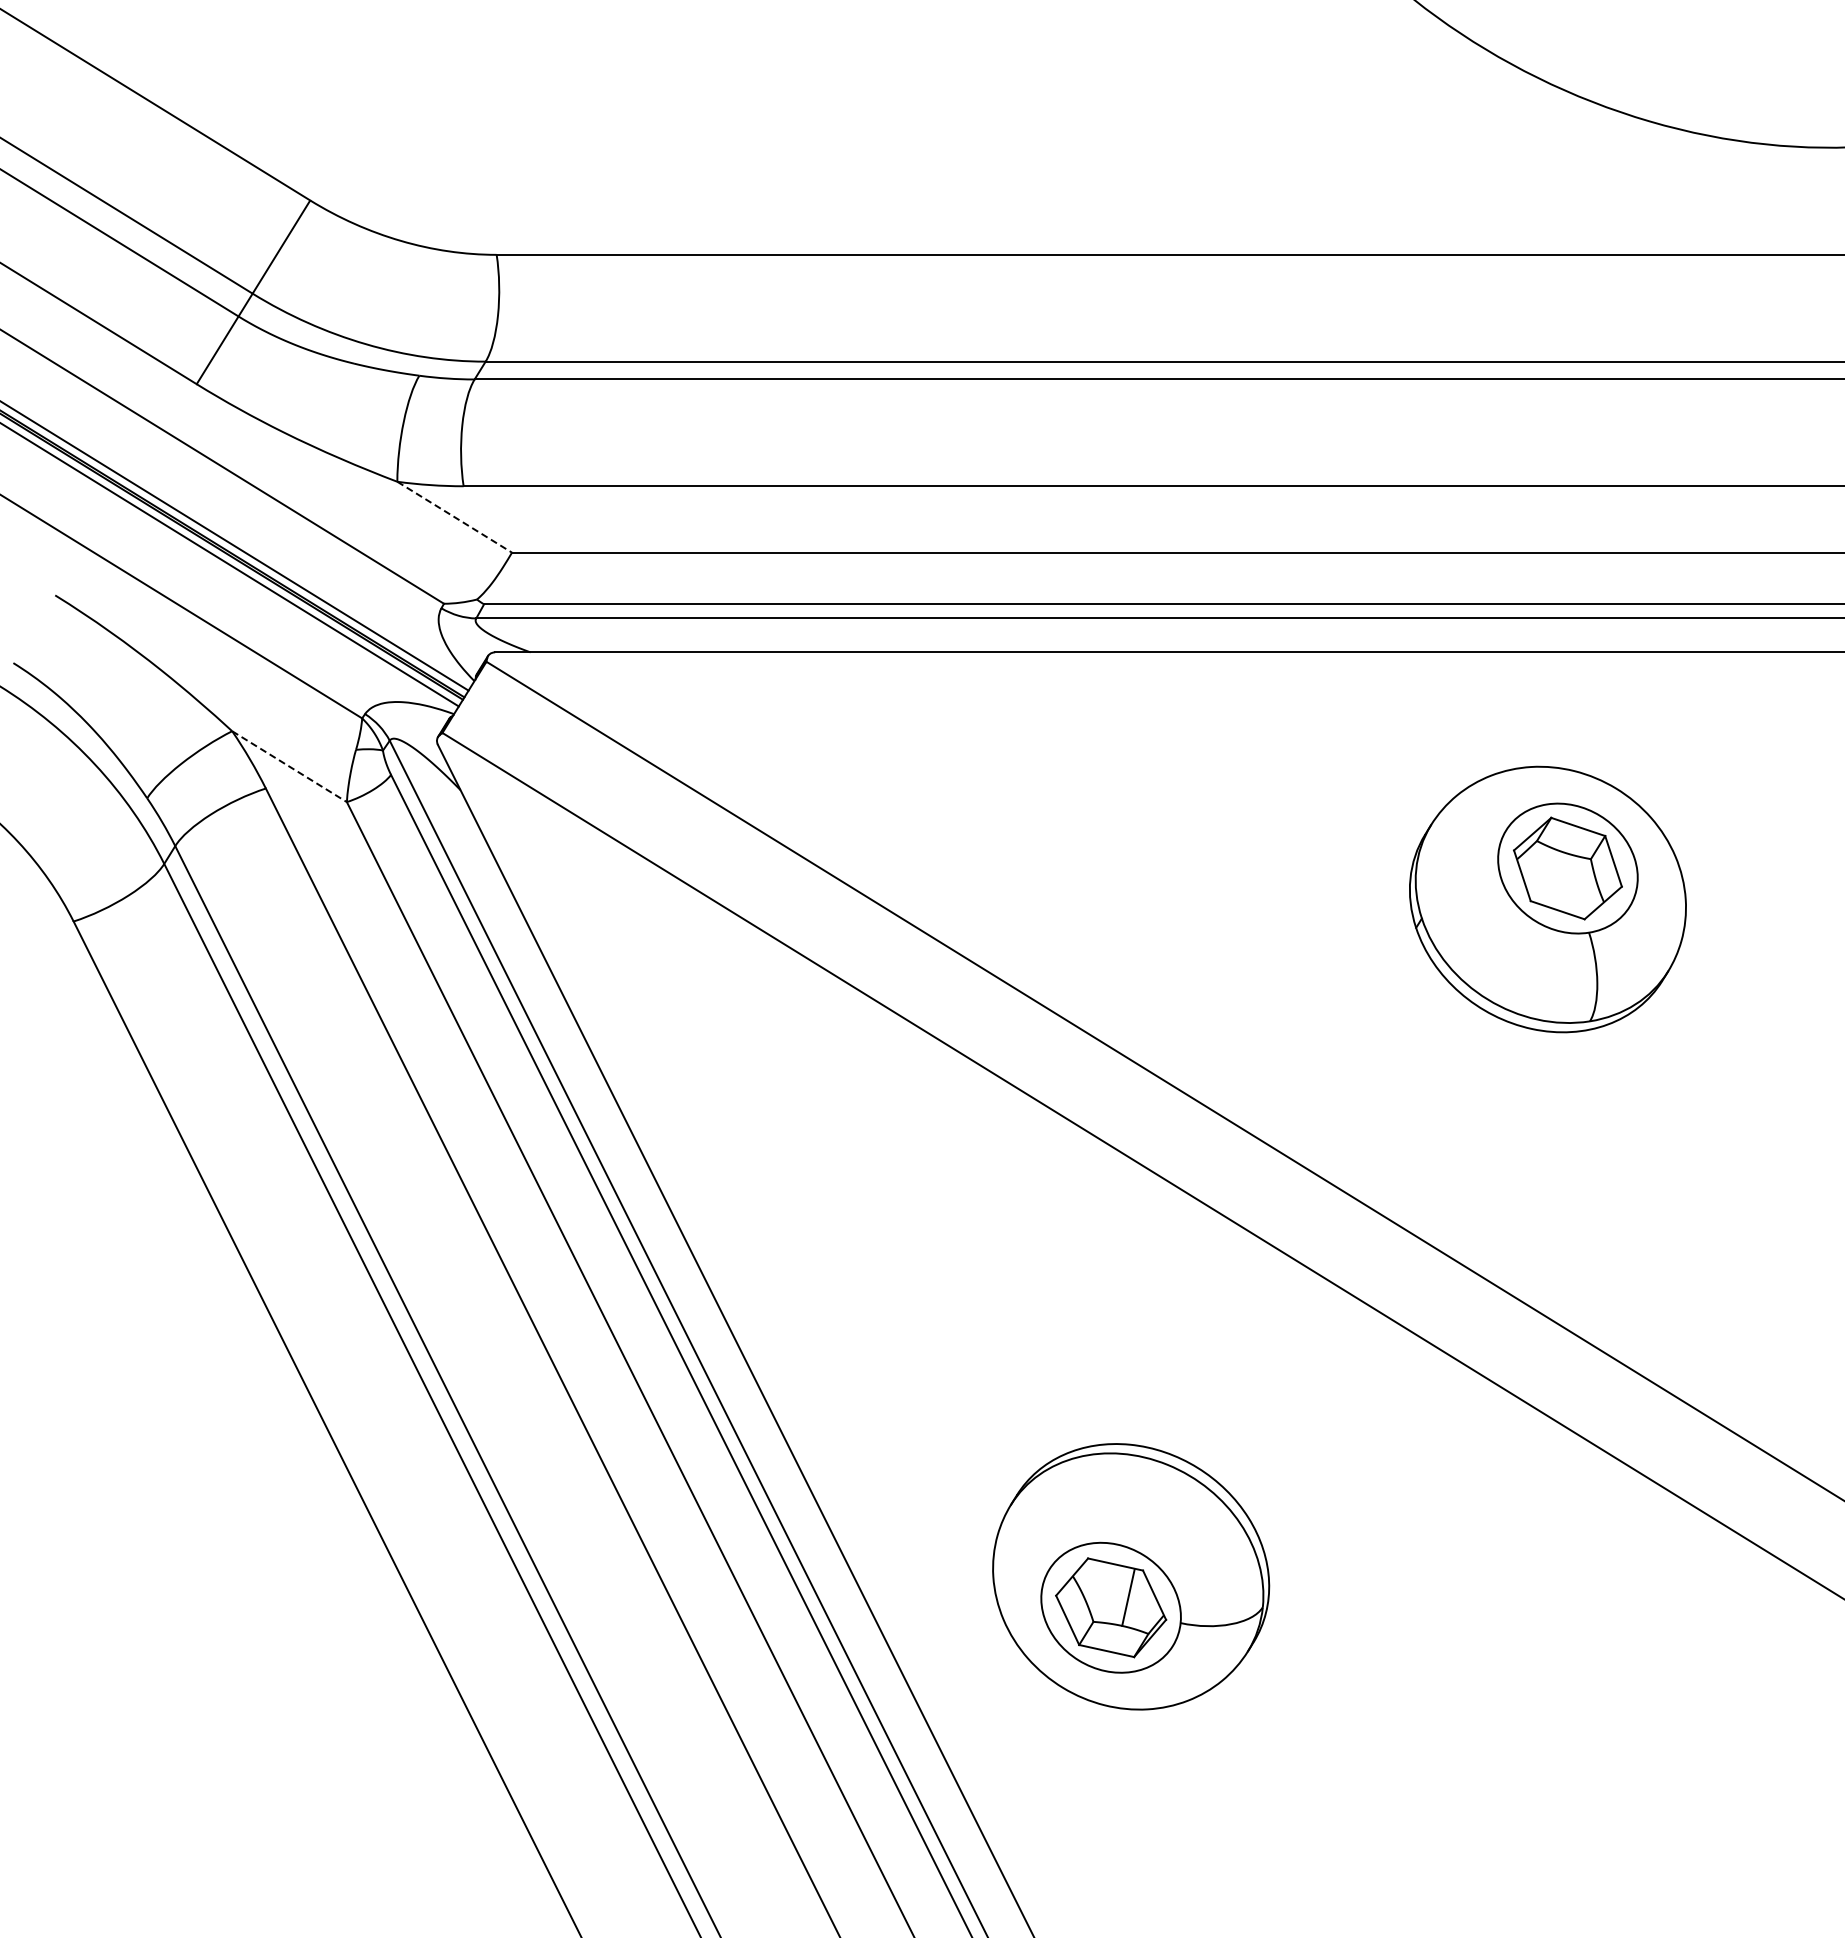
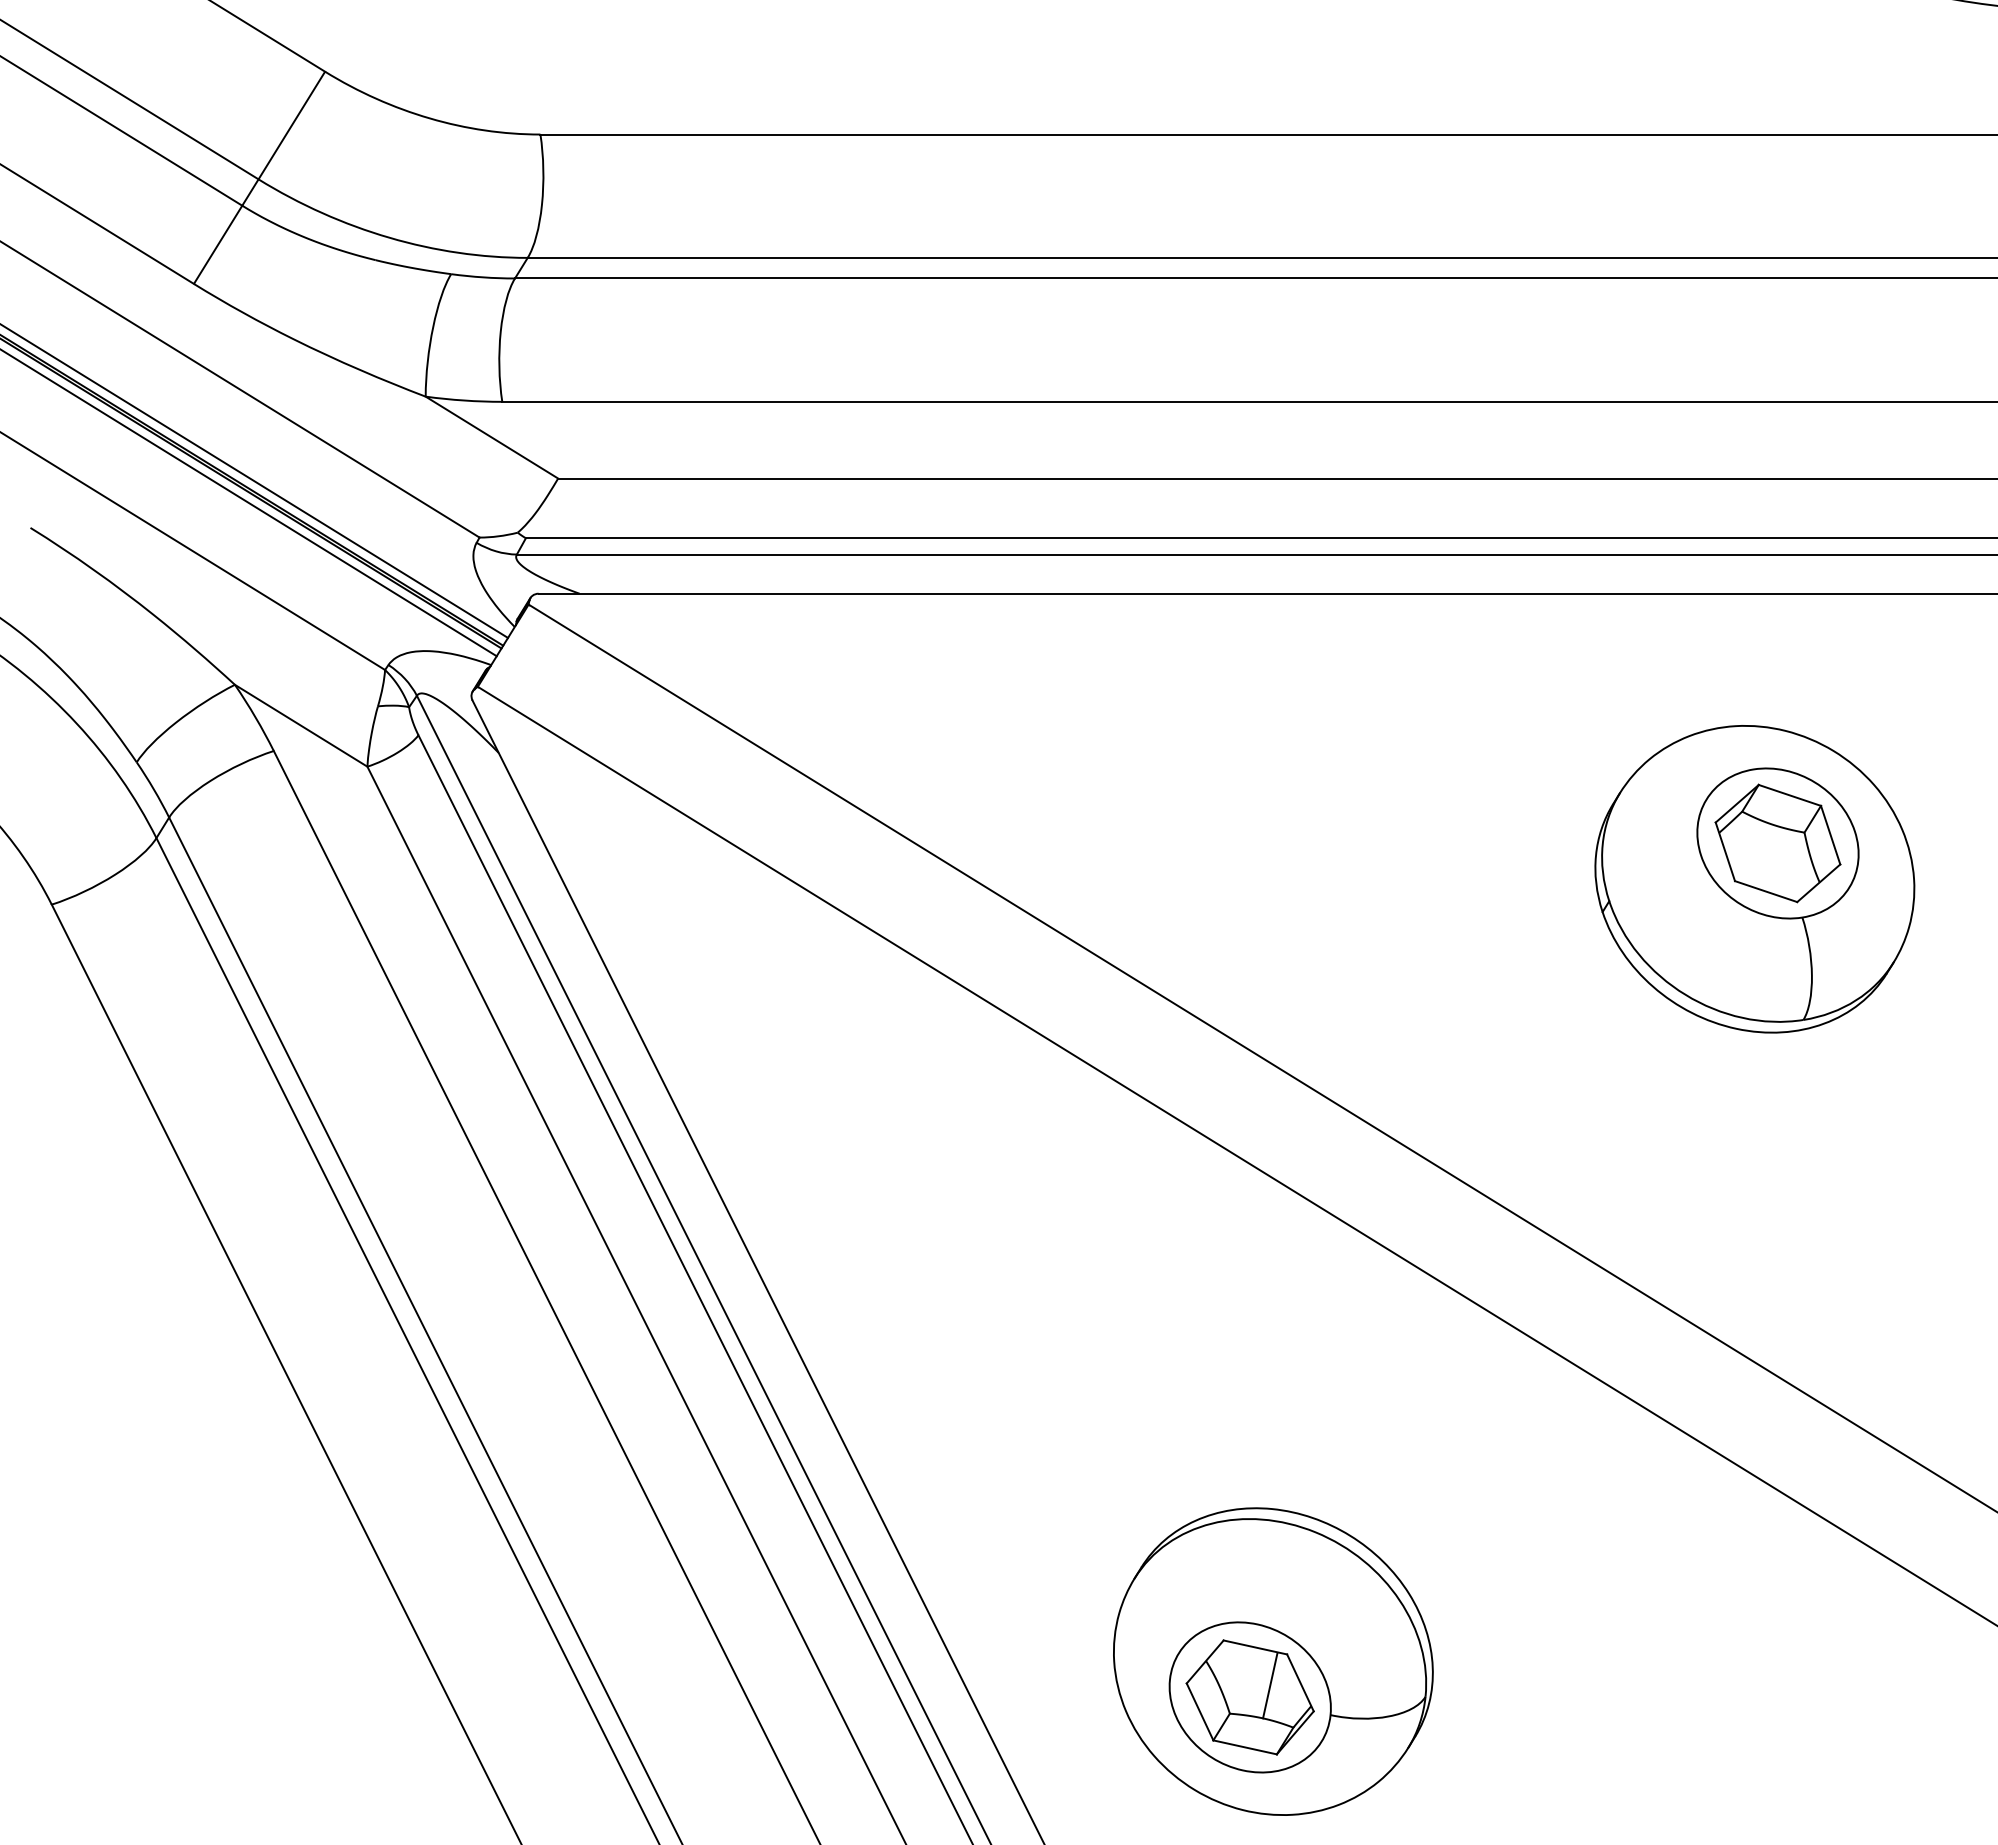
line: (455, 517) -> (492, 437), dashed -> solid
line: (289, 766) -> (301, 725), dashed -> solid

